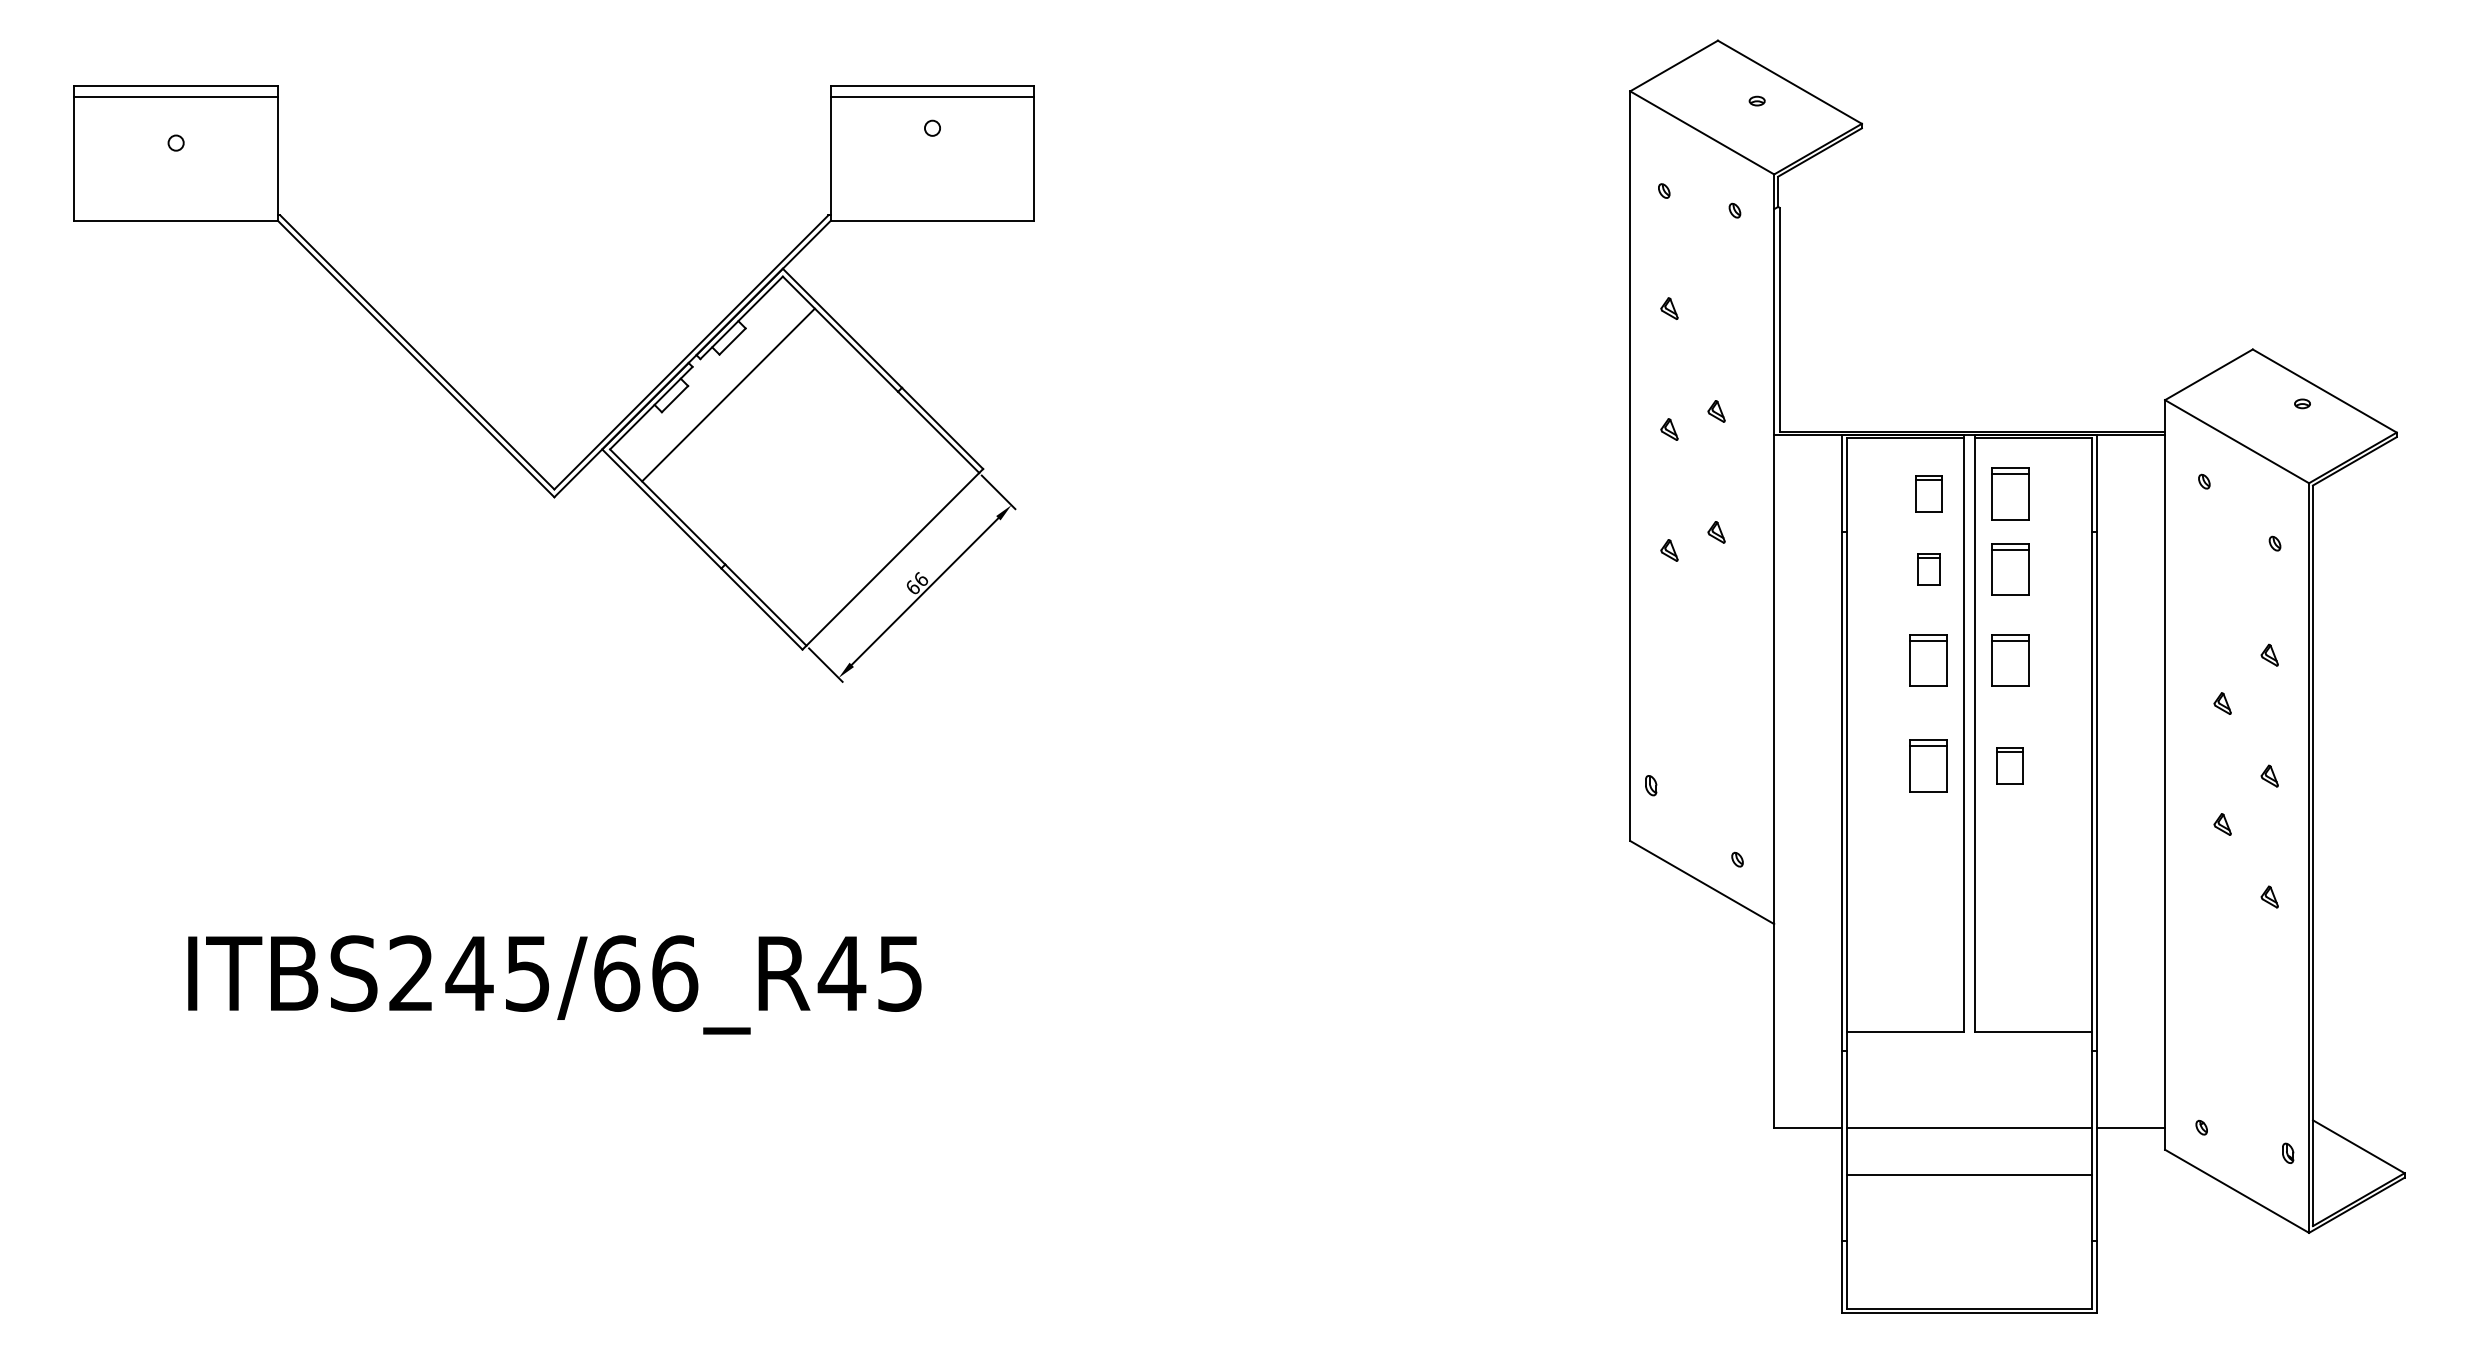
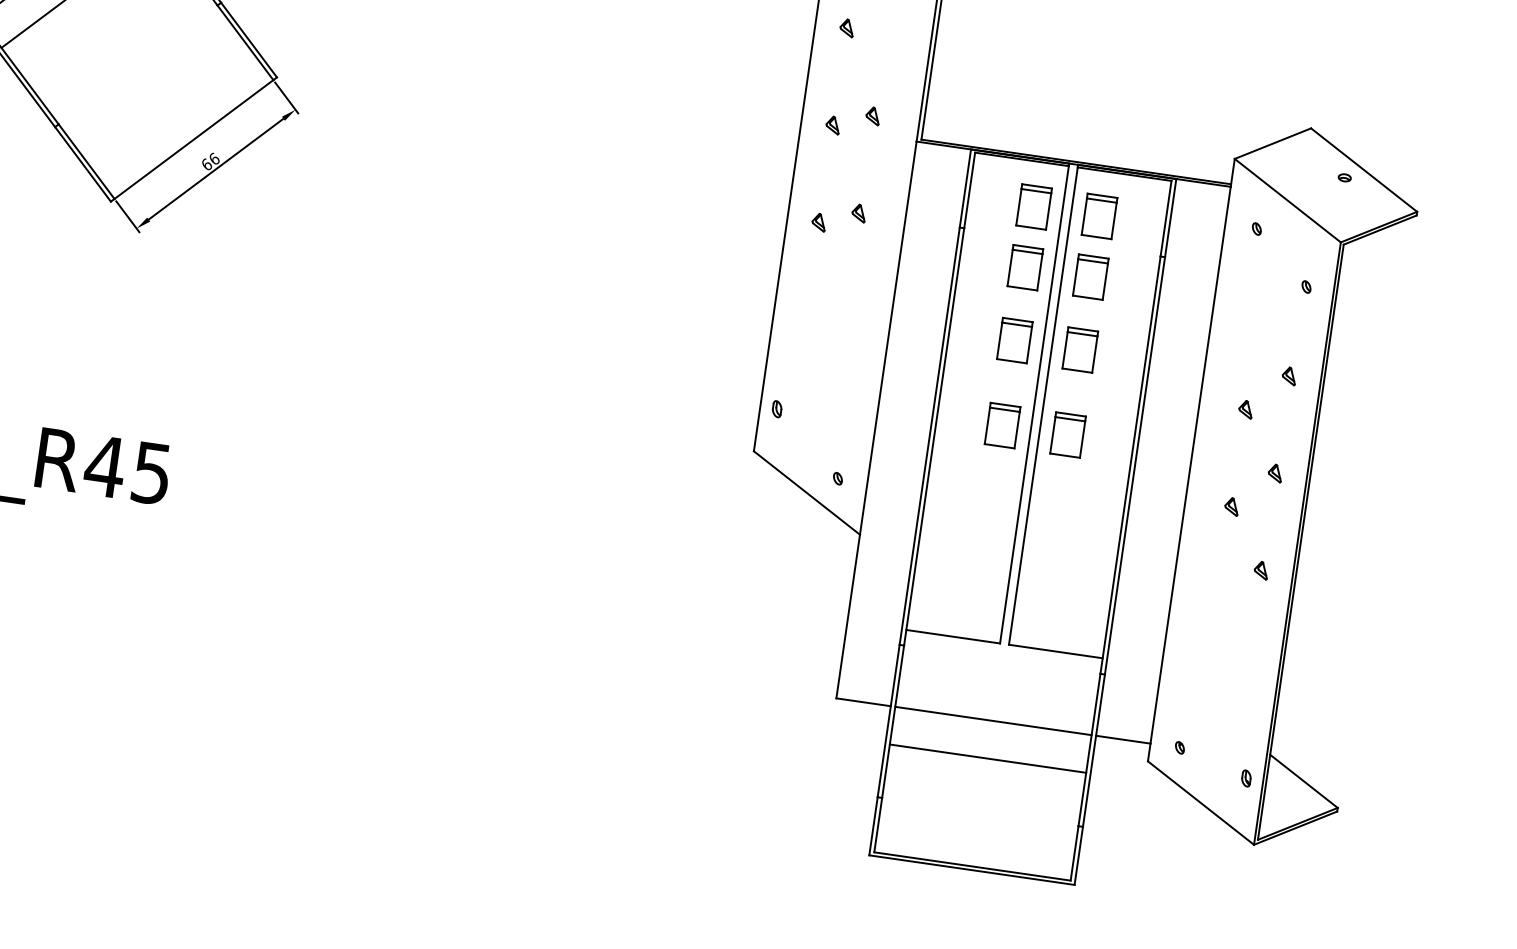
part: (1928, 493) -> (1033, 206), size x1.43
part: (1928, 569) -> (1025, 267), size x1.67
part: (2010, 765) -> (1068, 434), size x1.43

